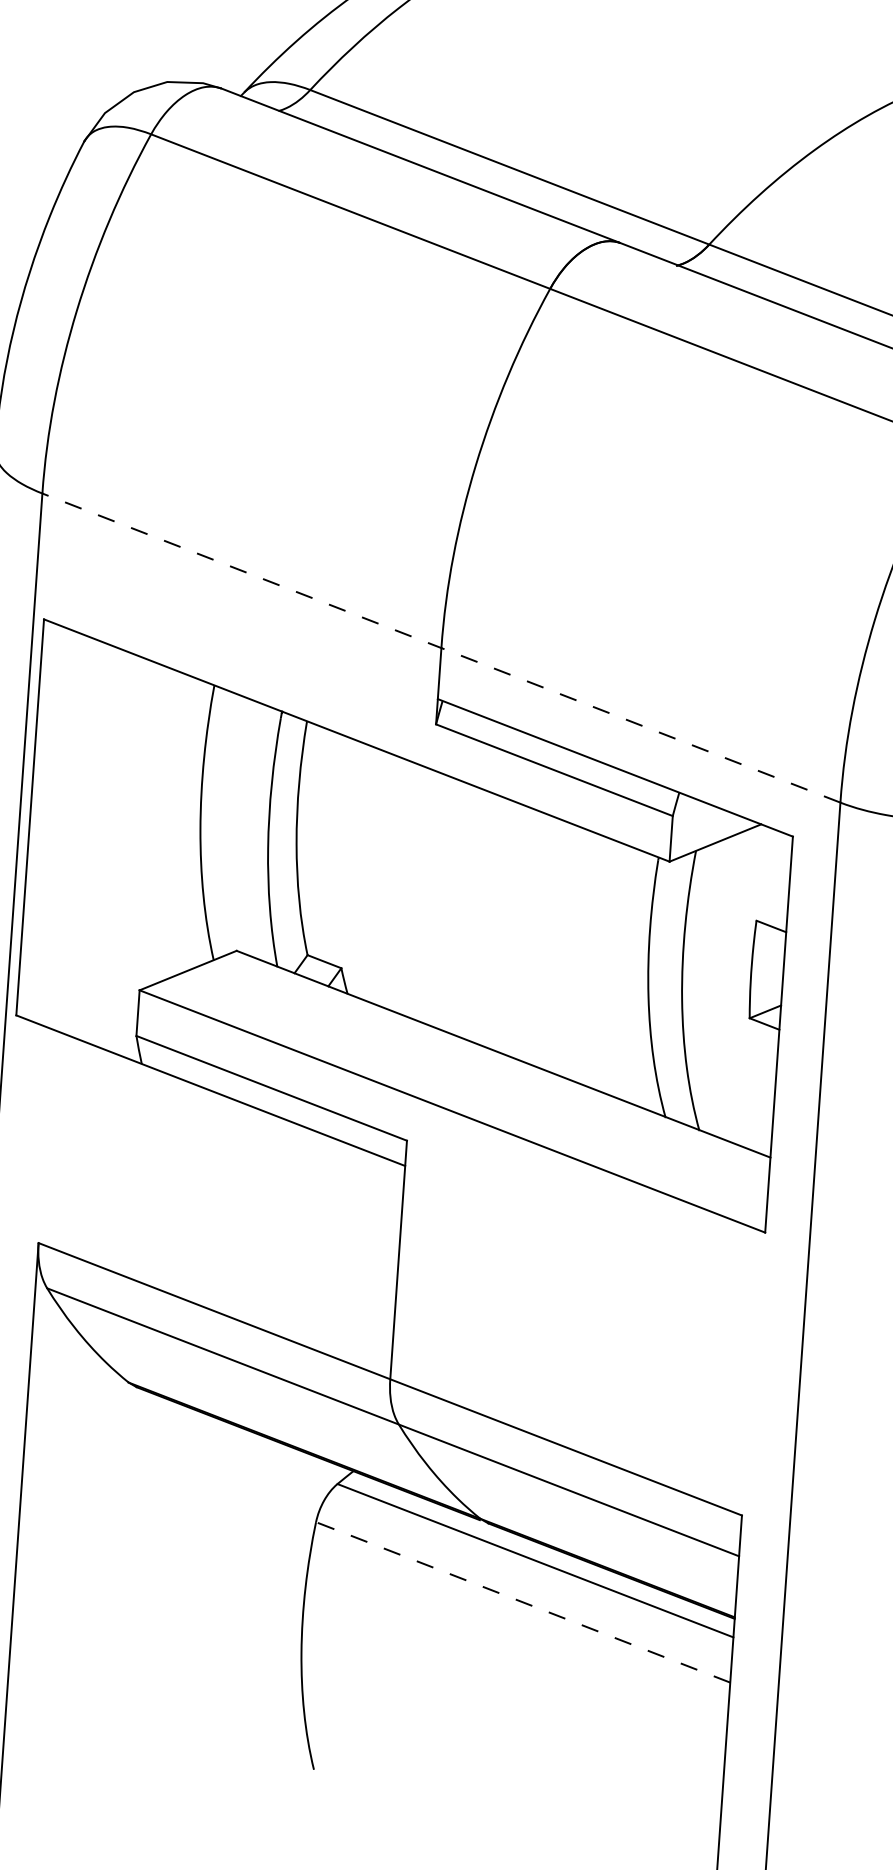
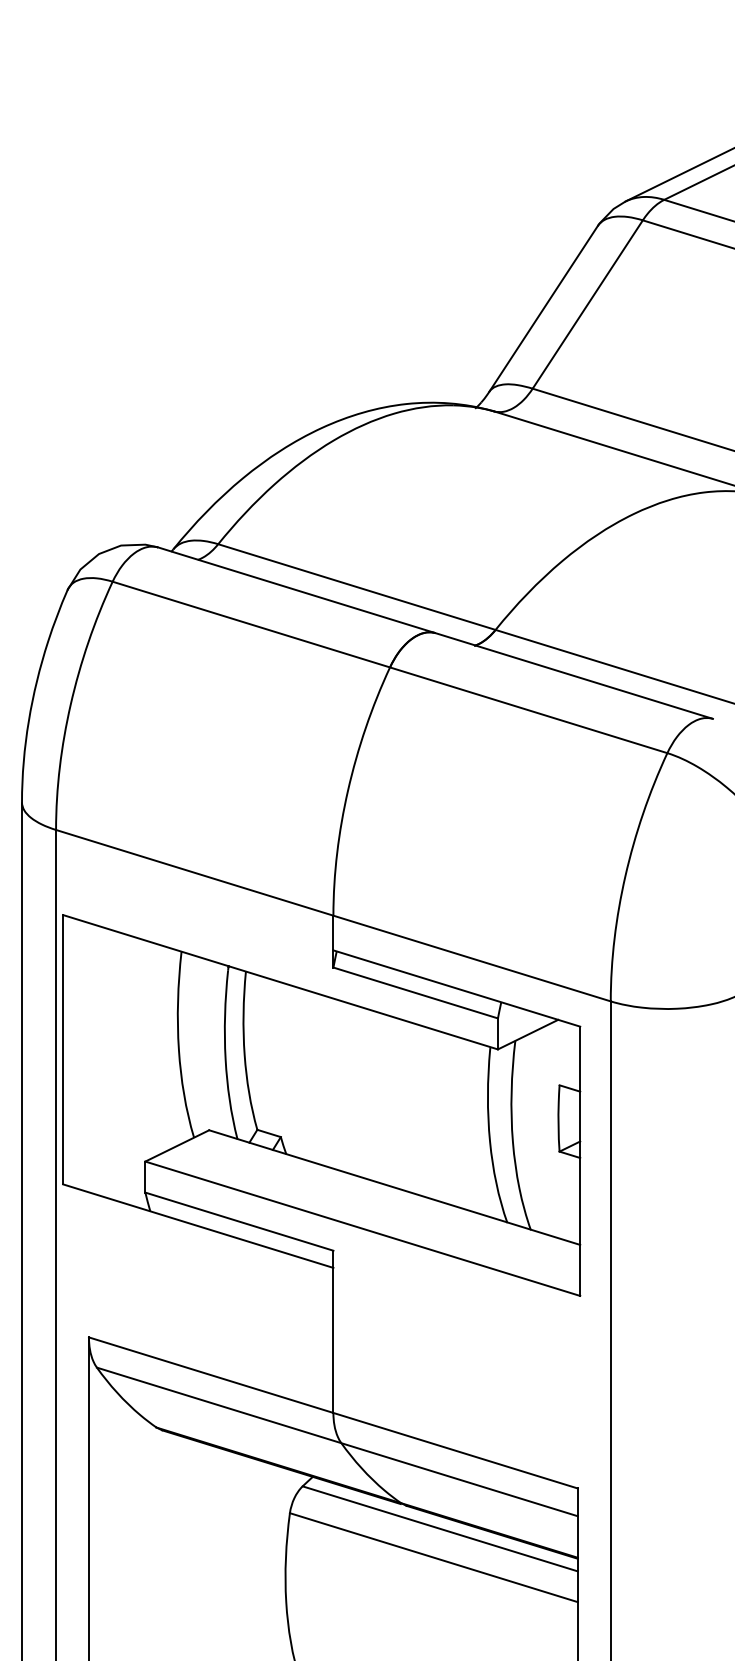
line: (440, 647) -> (332, 915), dashed -> solid
line: (522, 1602) -> (433, 1557), dashed -> solid

